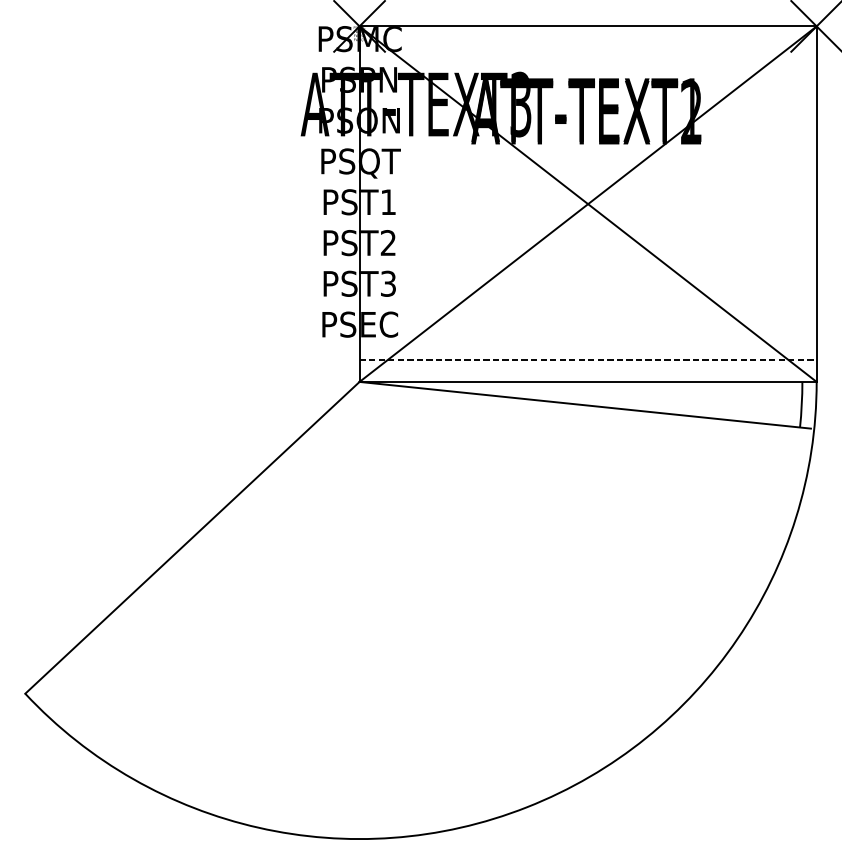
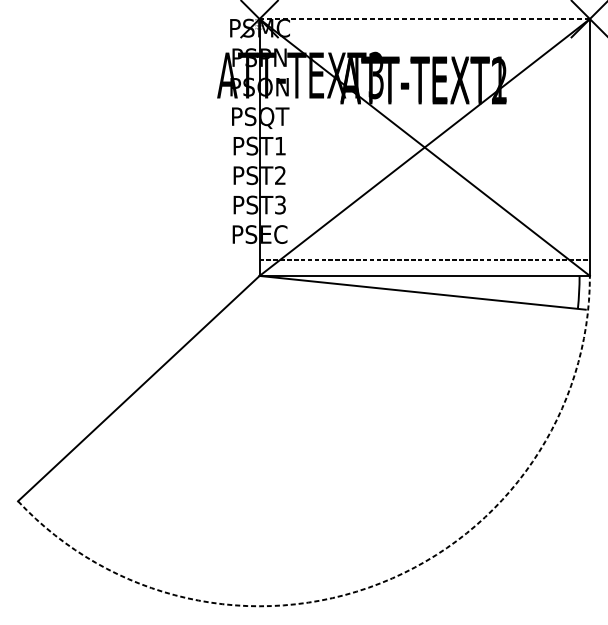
line: (588, 26) -> (425, 19), solid -> dashed
arc: (527, 807) -> (380, 583), solid -> dashed

